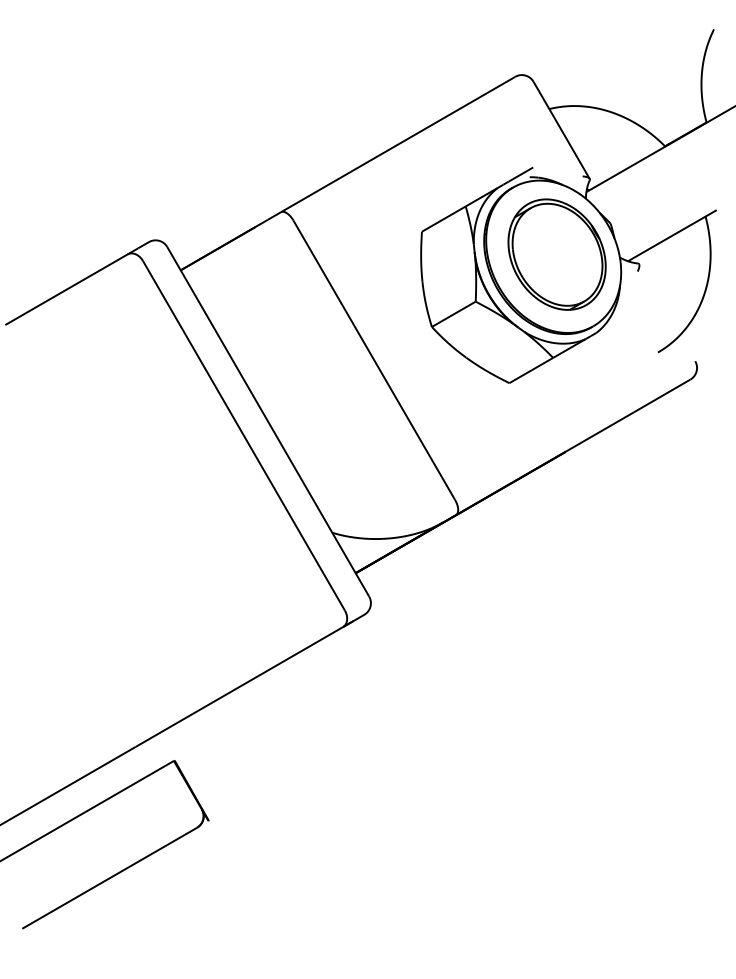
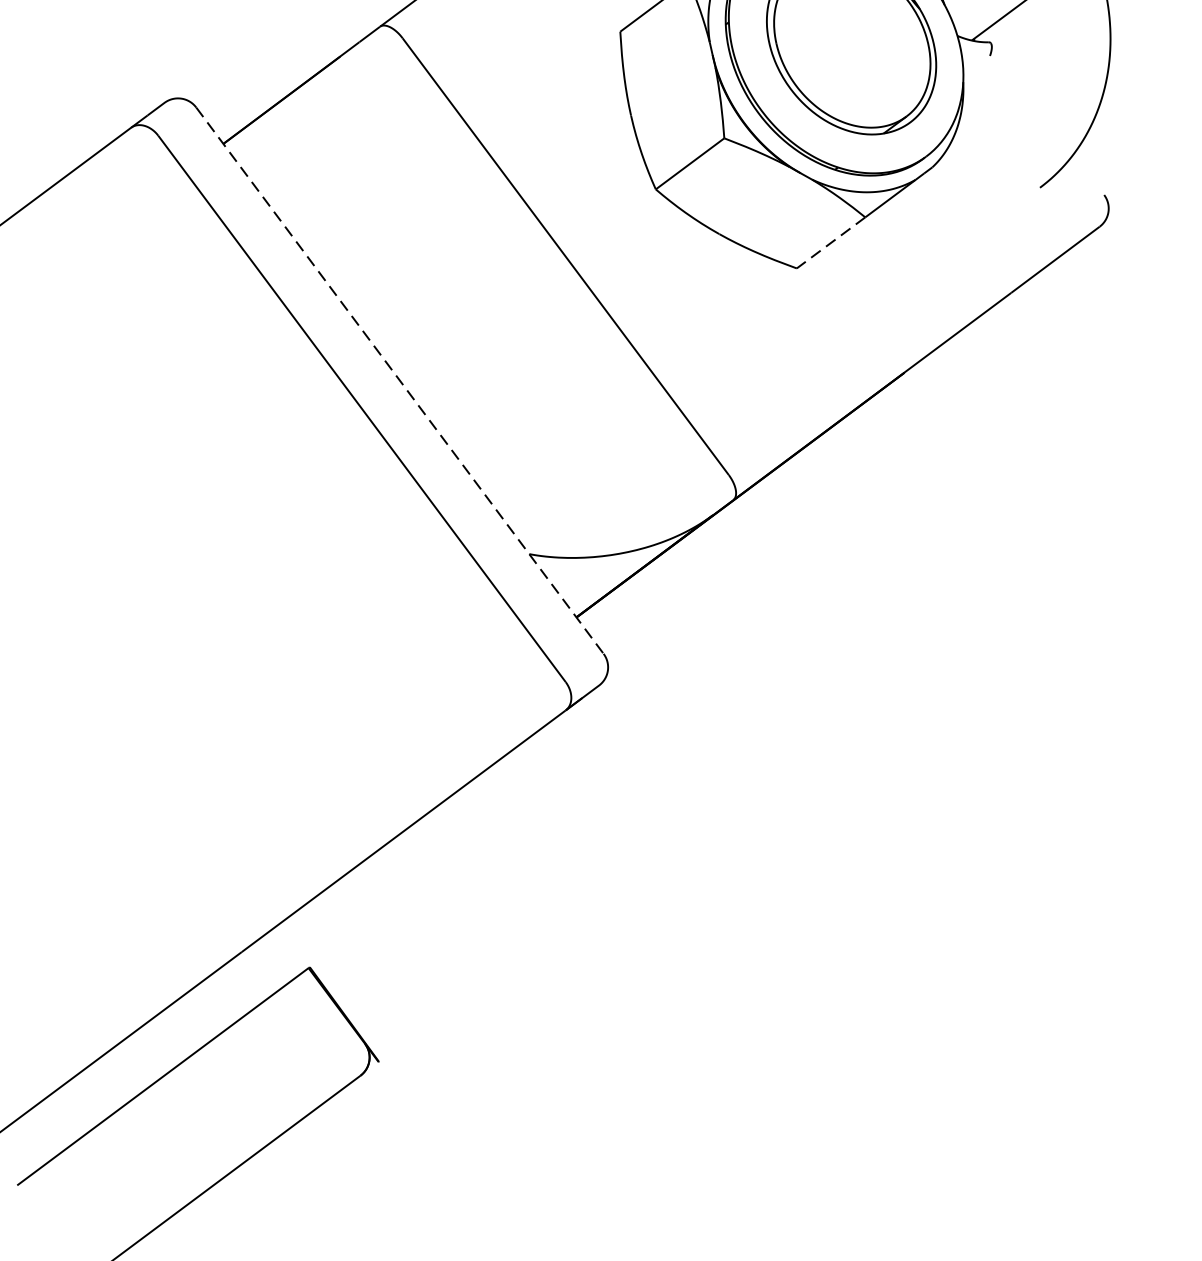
line: (530, 370) -> (829, 242), solid -> dashed
line: (268, 421) -> (400, 380), solid -> dashed

